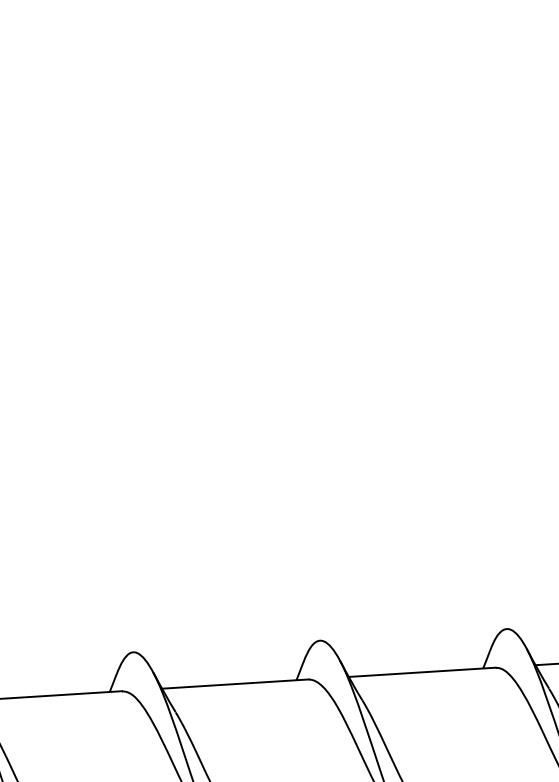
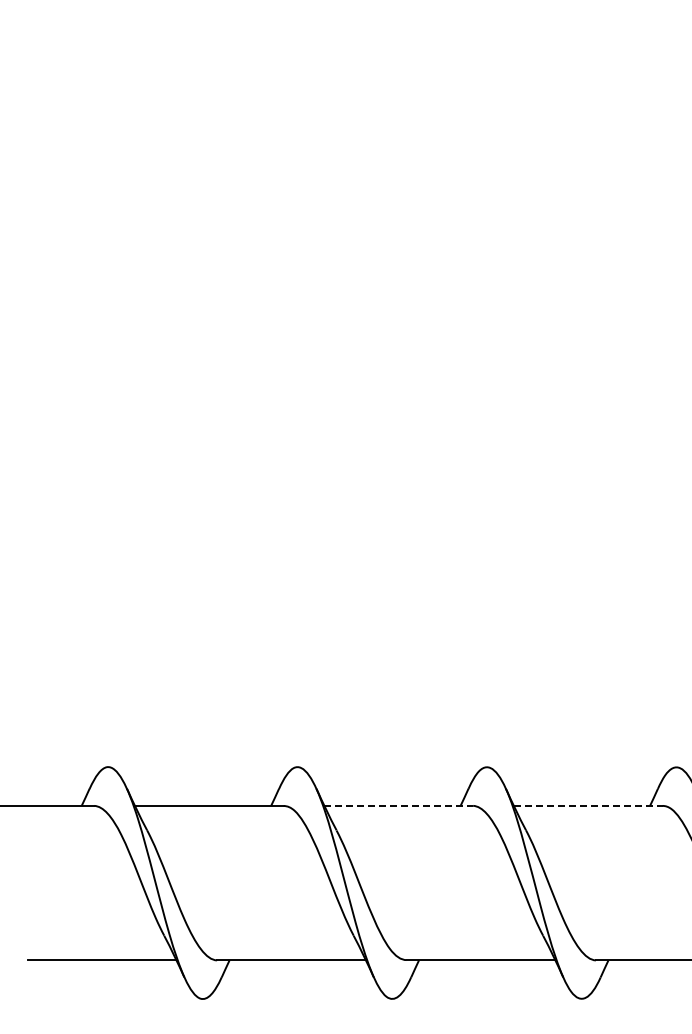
line: (422, 672) -> (588, 805), solid -> dashed
line: (236, 683) -> (399, 805), solid -> dashed

